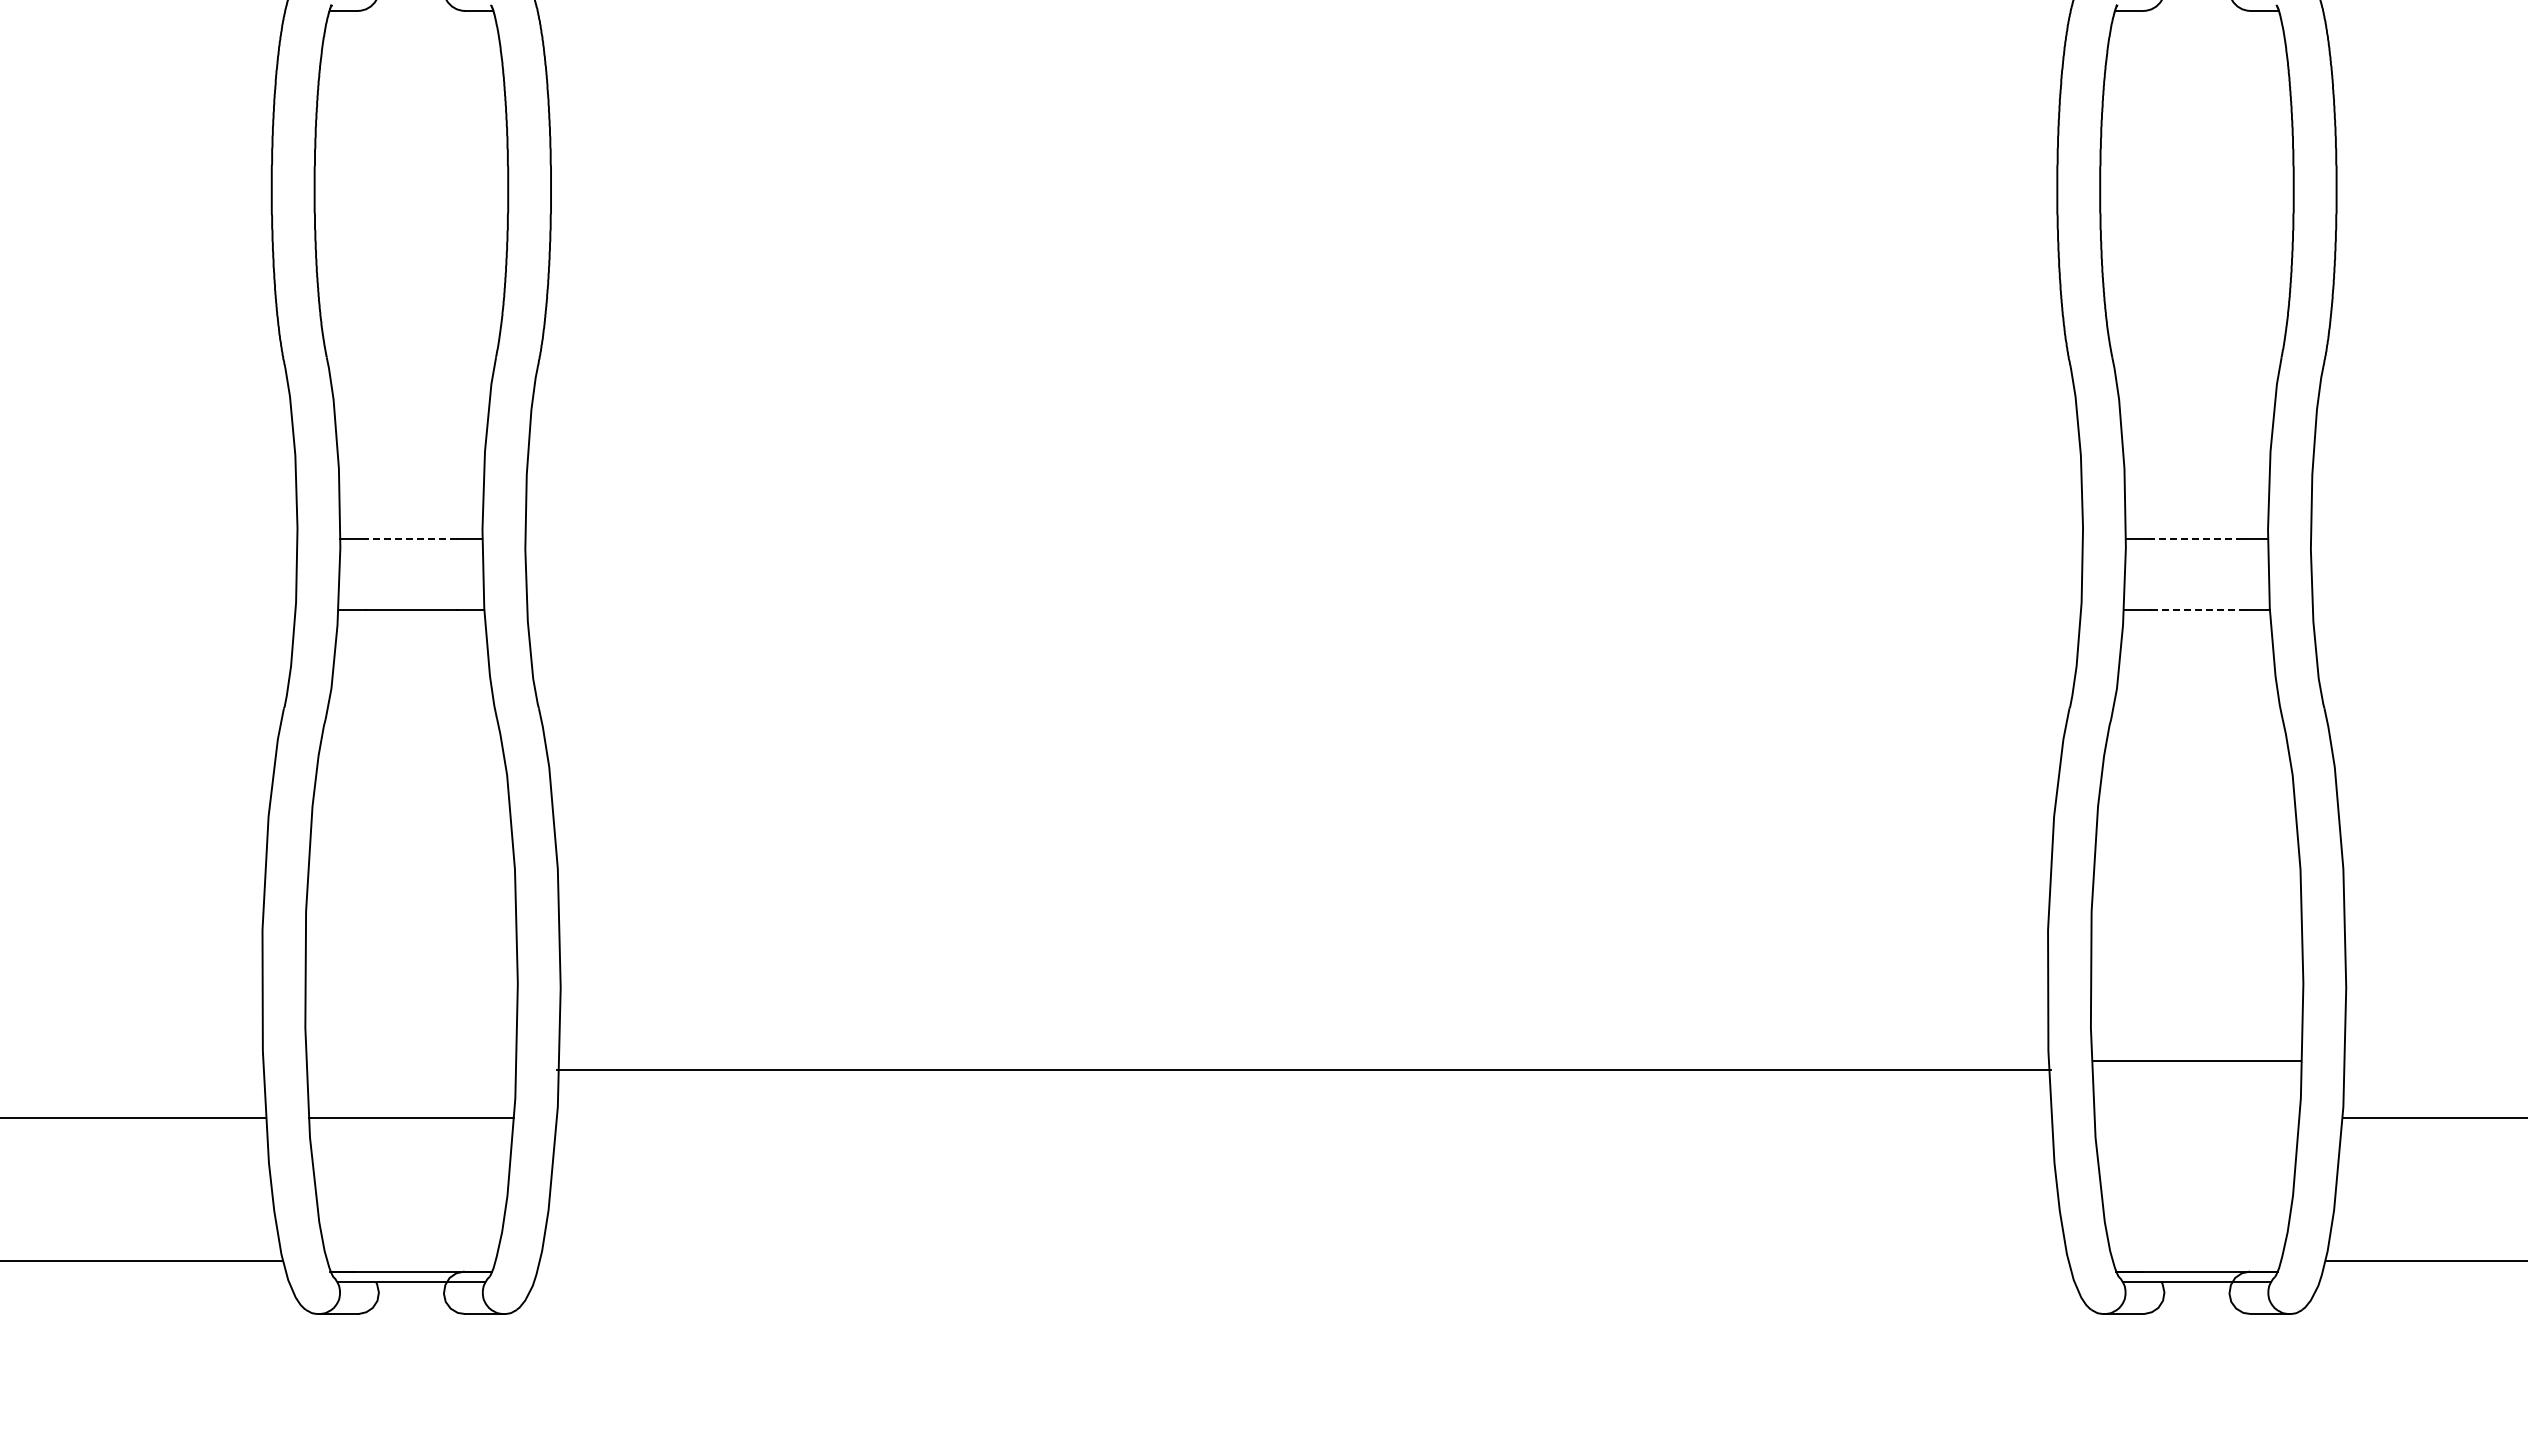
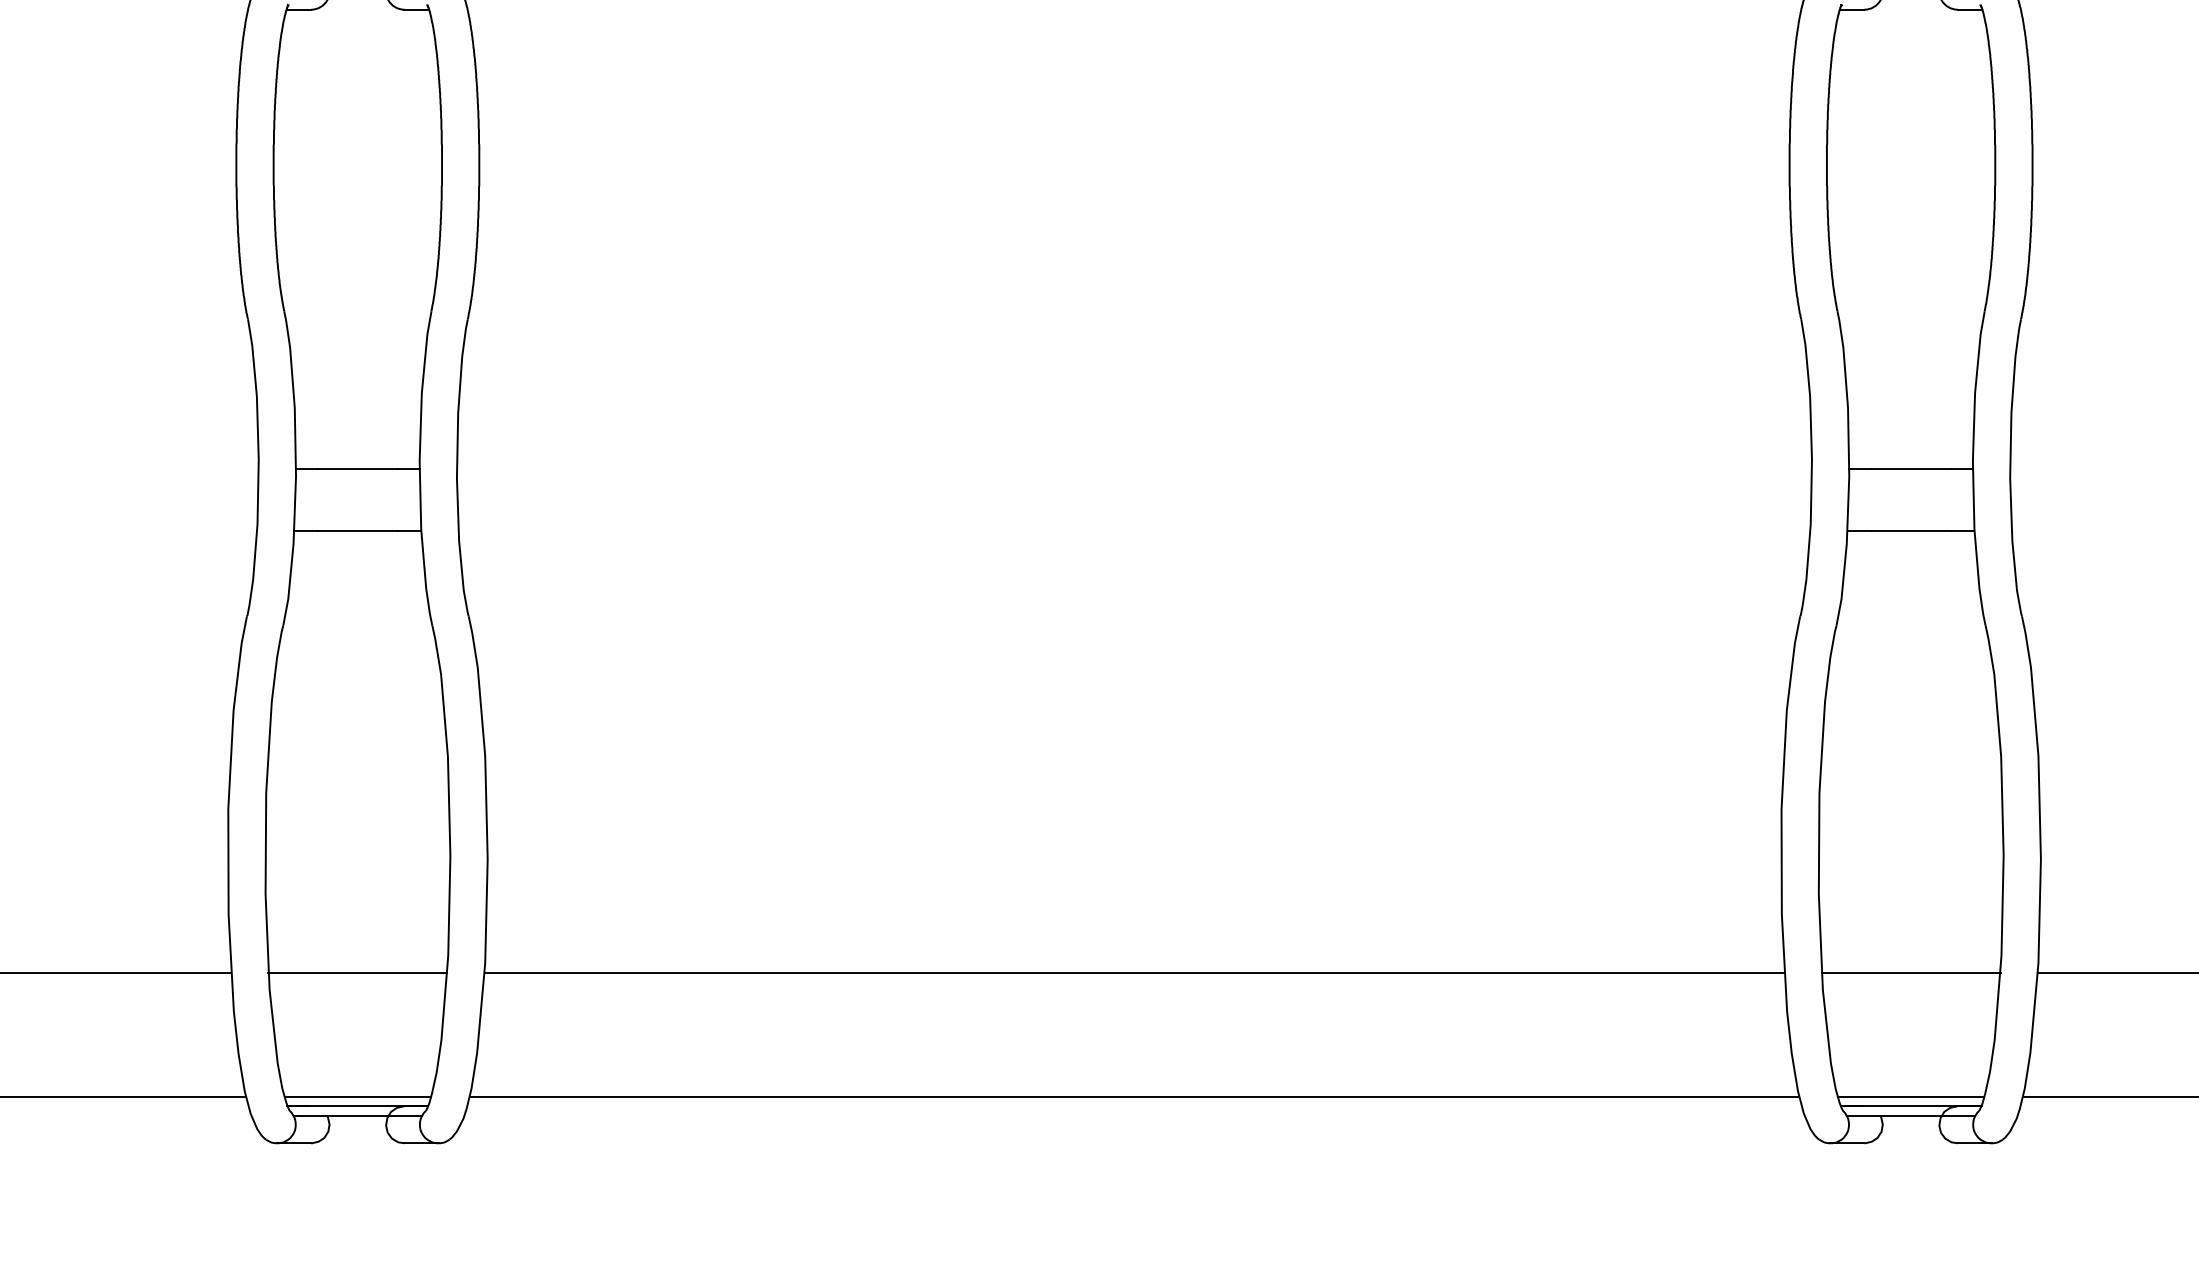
line: (411, 539) -> (357, 469), dashed -> solid
line: (2196, 539) -> (1910, 469), dashed -> solid
line: (2196, 610) -> (1910, 531), dashed -> solid
line: (2196, 1060) -> (1910, 972), moved
line: (1304, 1069) -> (1134, 972), moved
line: (411, 1260) -> (357, 1096), added
line: (1303, 1260) -> (1133, 1096), added
line: (2196, 1260) -> (1910, 1096), added

